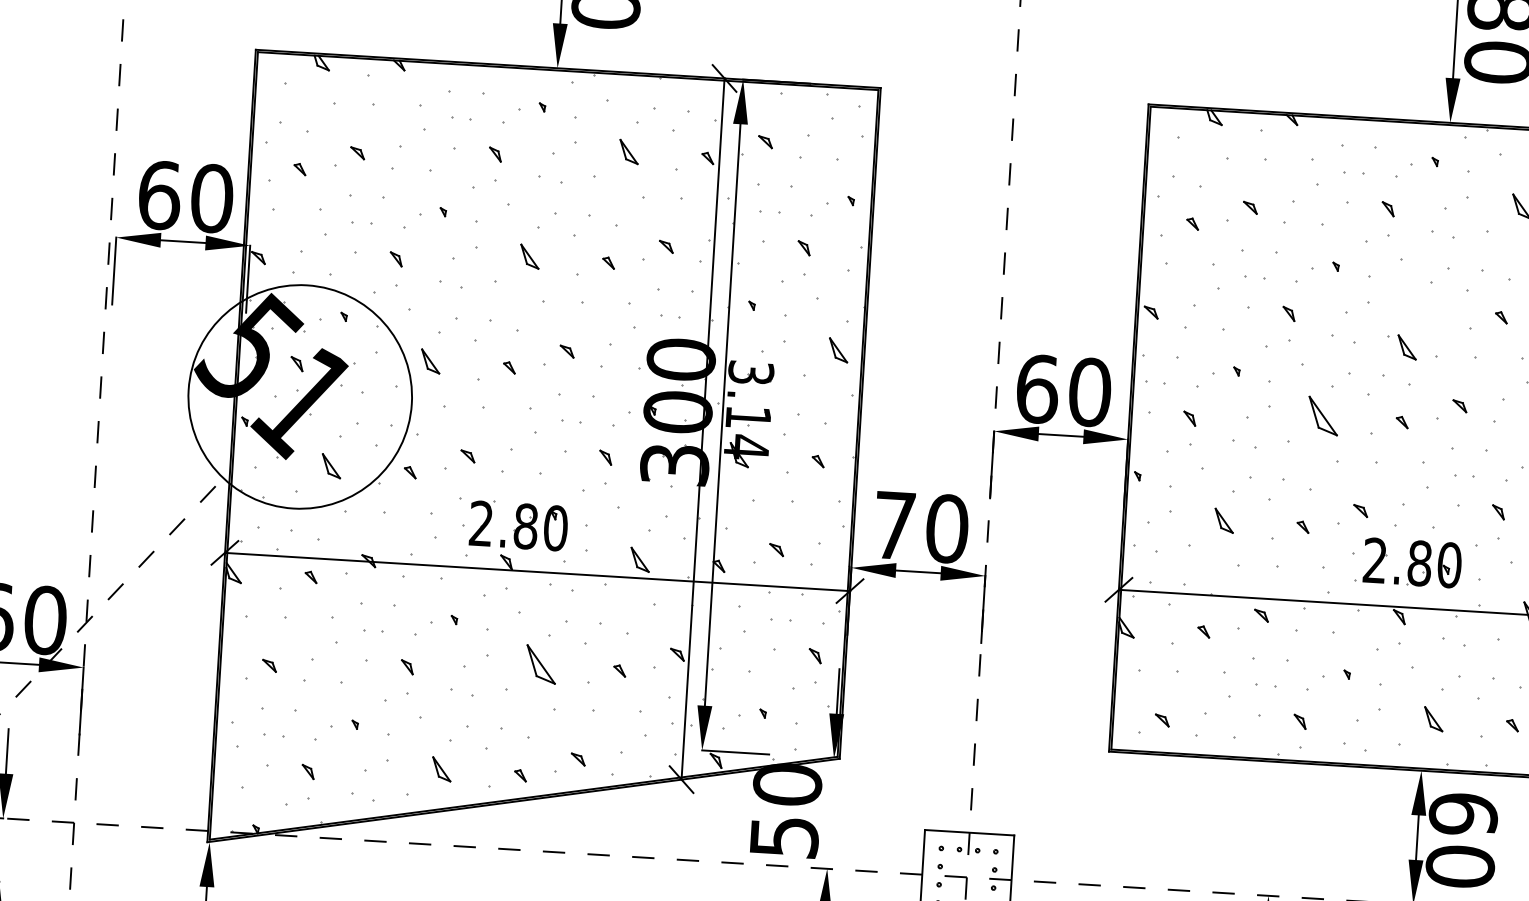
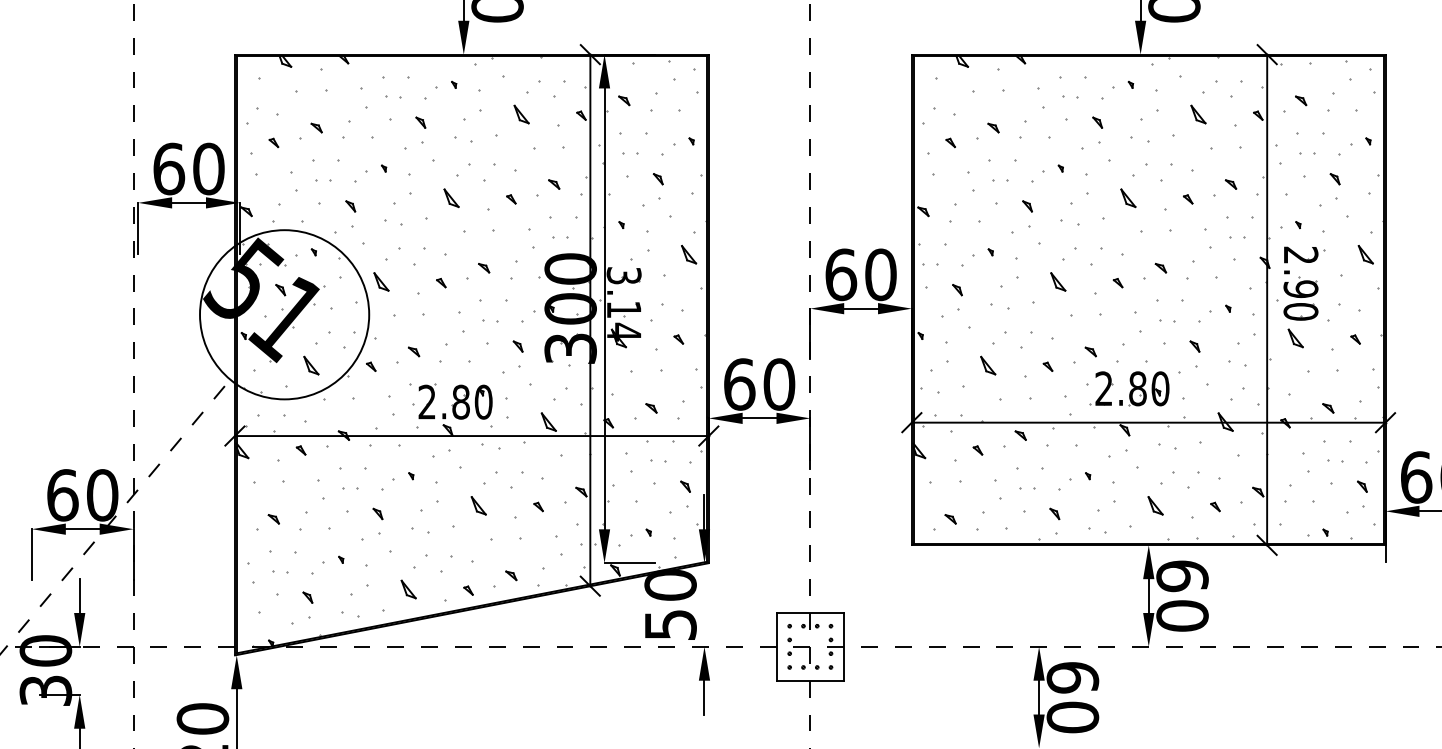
part: (1407, 347) -> (1128, 198), moved
part: (1323, 415) -> (1058, 281), size x0.62
text: (894, 525) -> (739, 384), 70 -> 60
part: (540, 664) -> (478, 505), size x0.62

